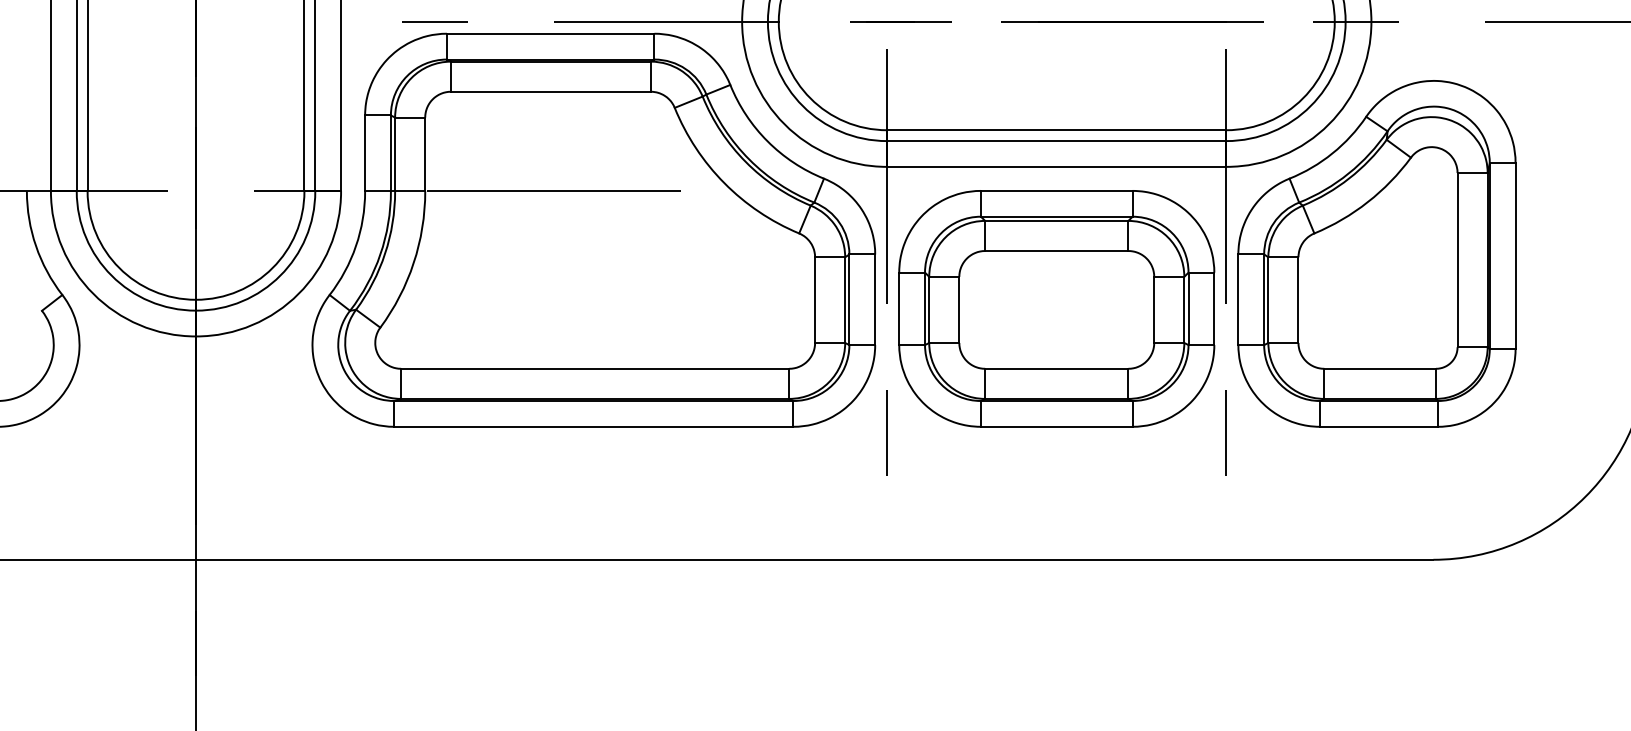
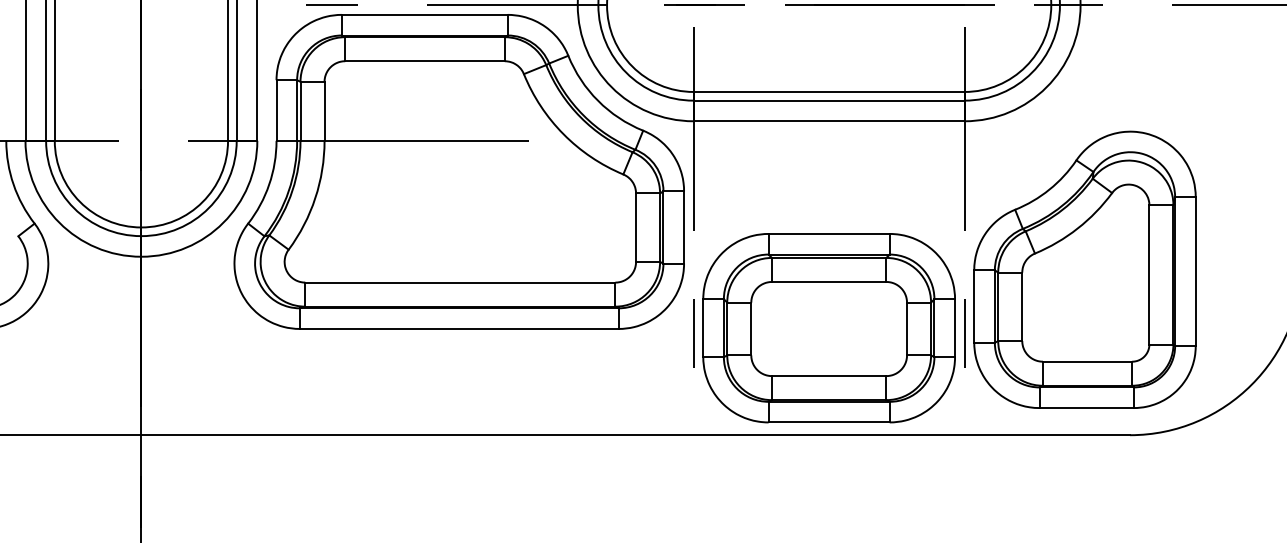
part: (1376, 253) -> (1084, 269), moved
part: (1056, 308) -> (828, 327), moved

